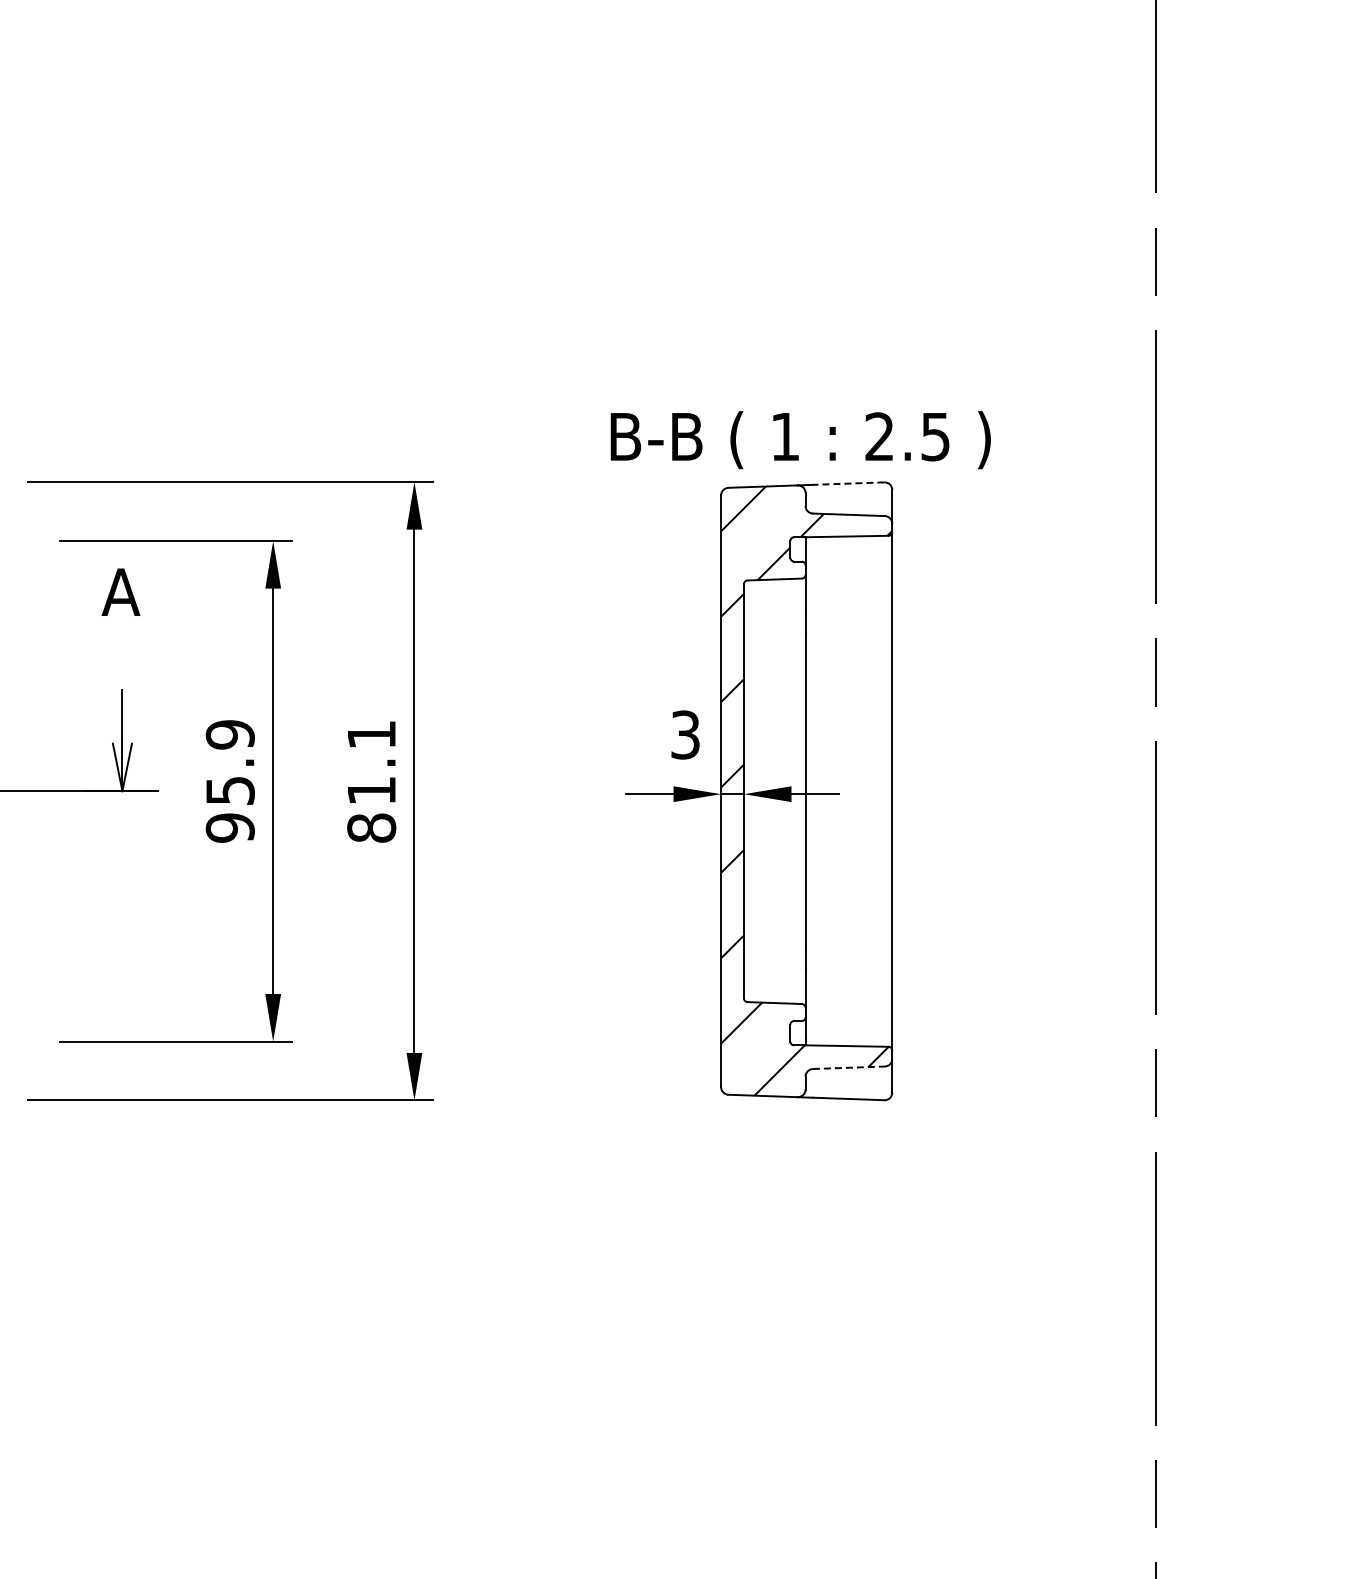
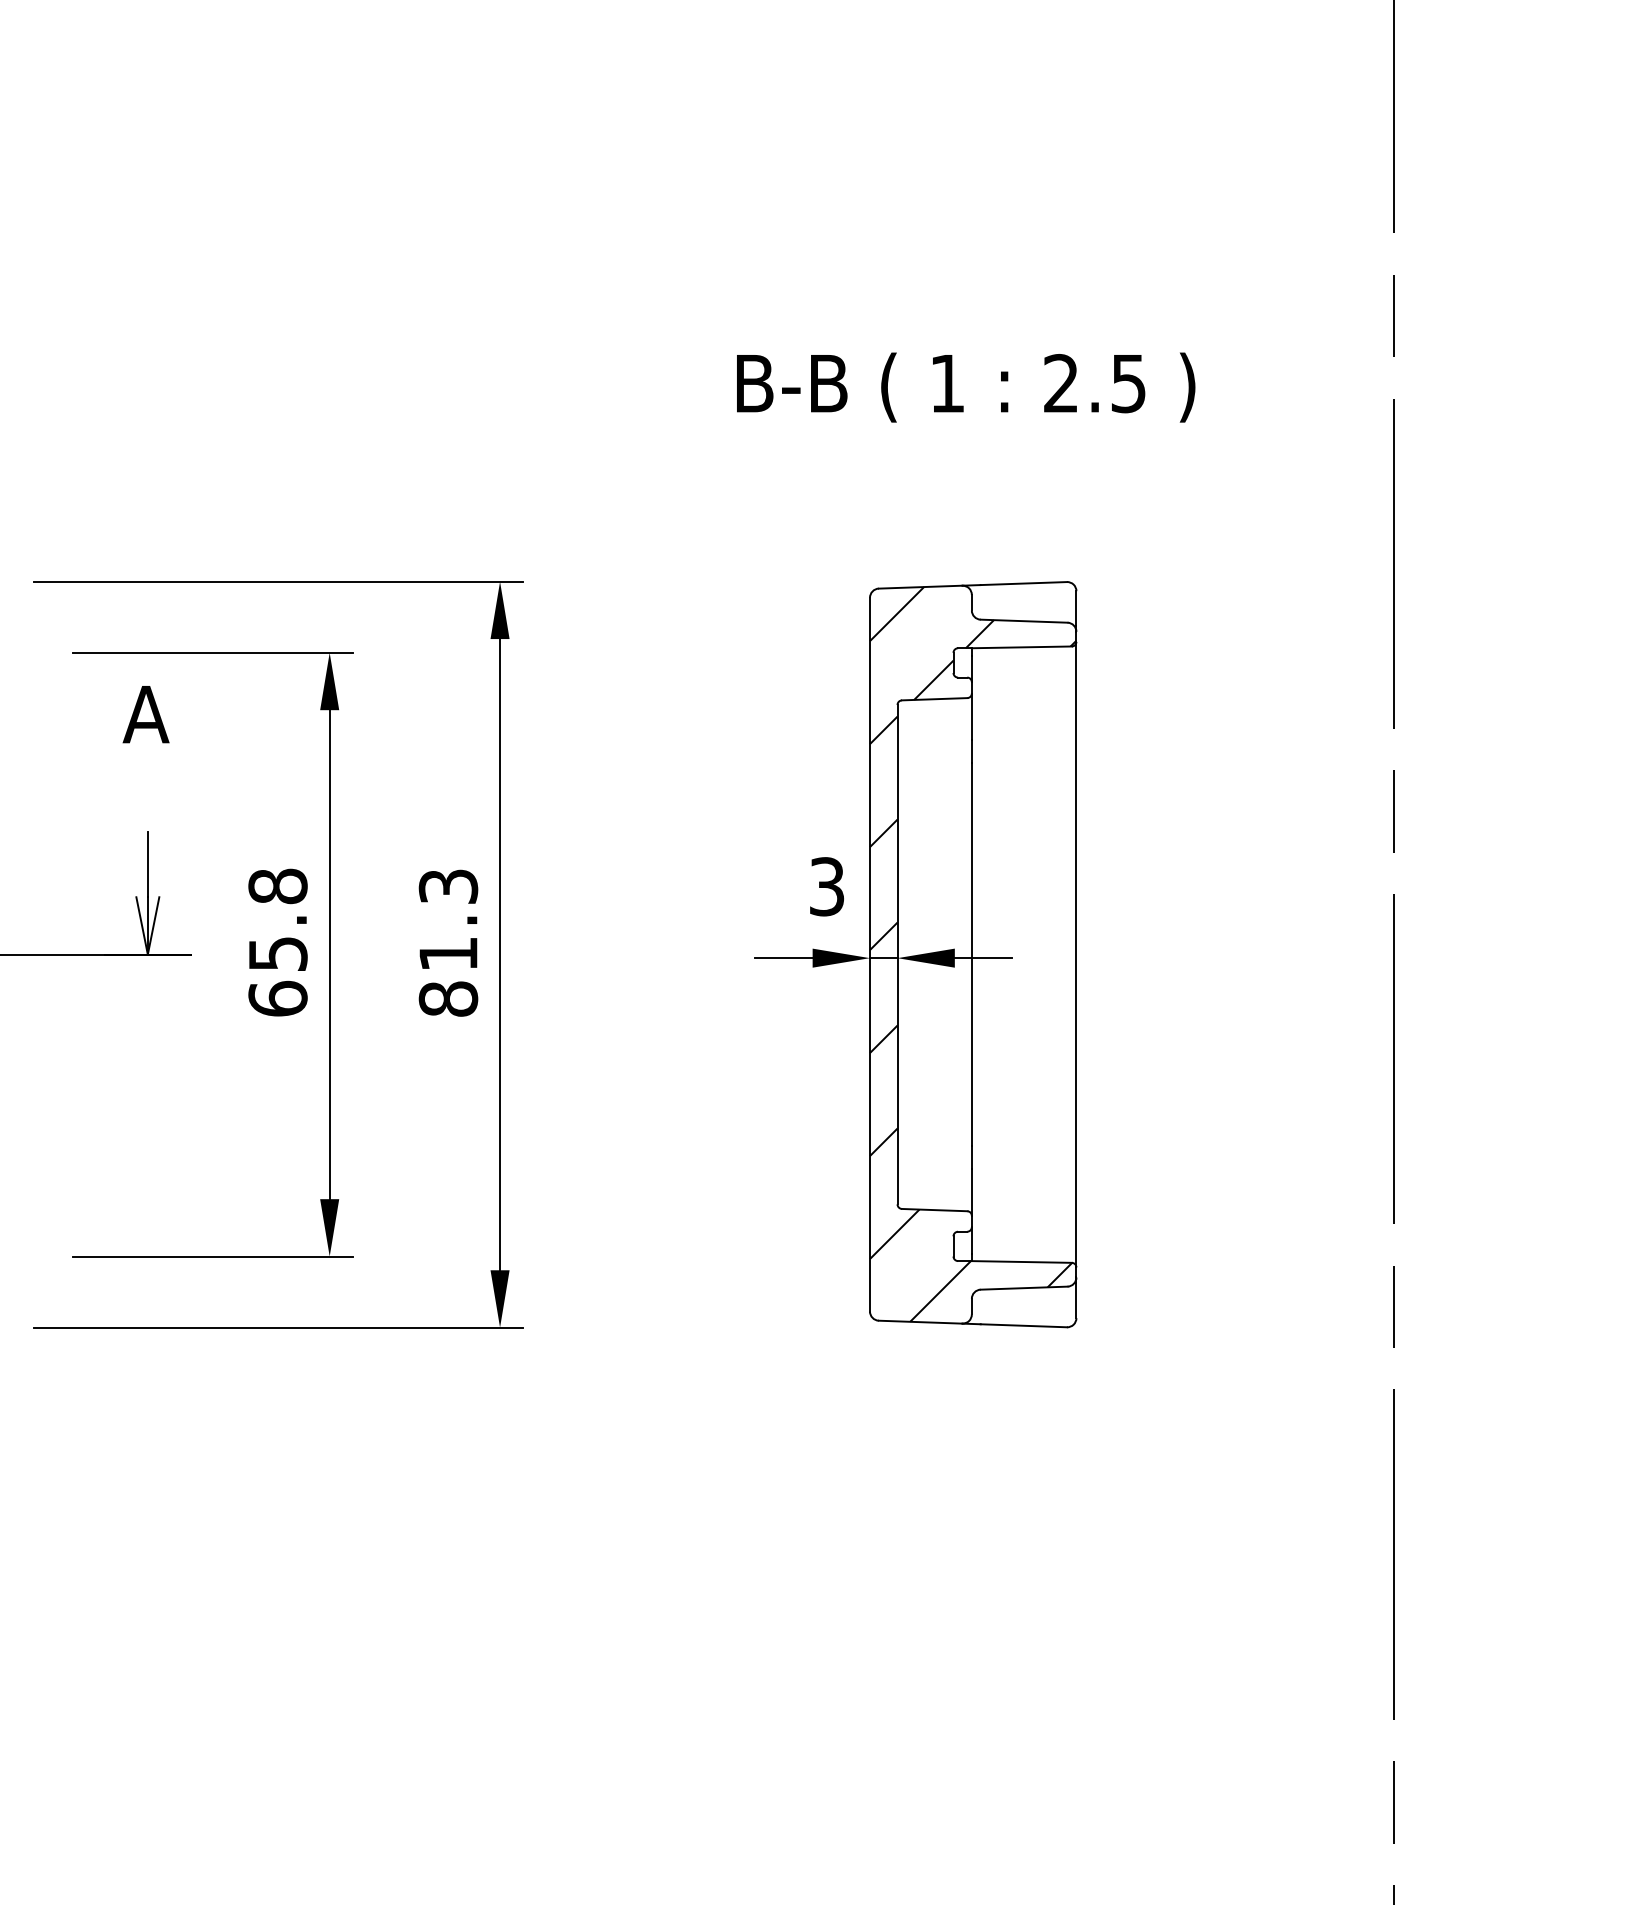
text: (800, 440) -> (965, 387), moved
line: (848, 483) -> (1023, 583), dashed -> solid
text: (371, 735) -> (448, 887), 81.1 -> 81.3
text: (229, 781) -> (276, 942), 95.9 -> 65.8
line: (849, 1067) -> (1024, 1287), dashed -> solid

